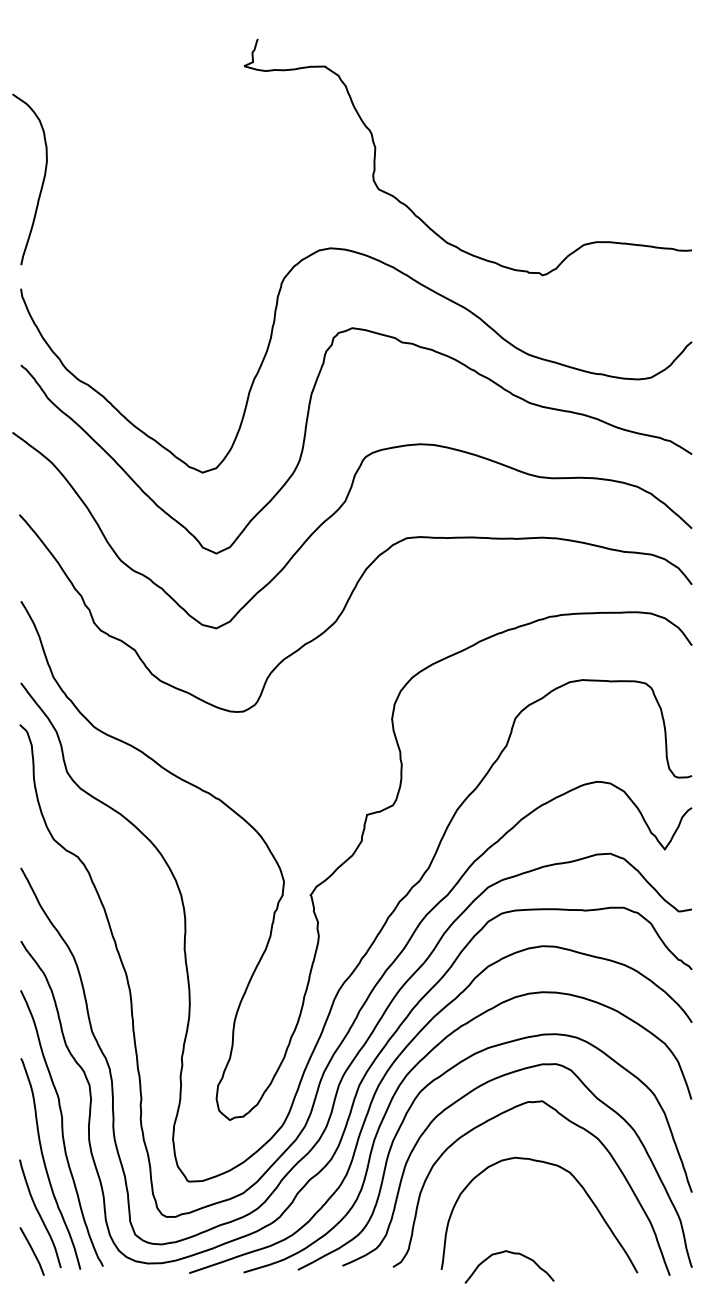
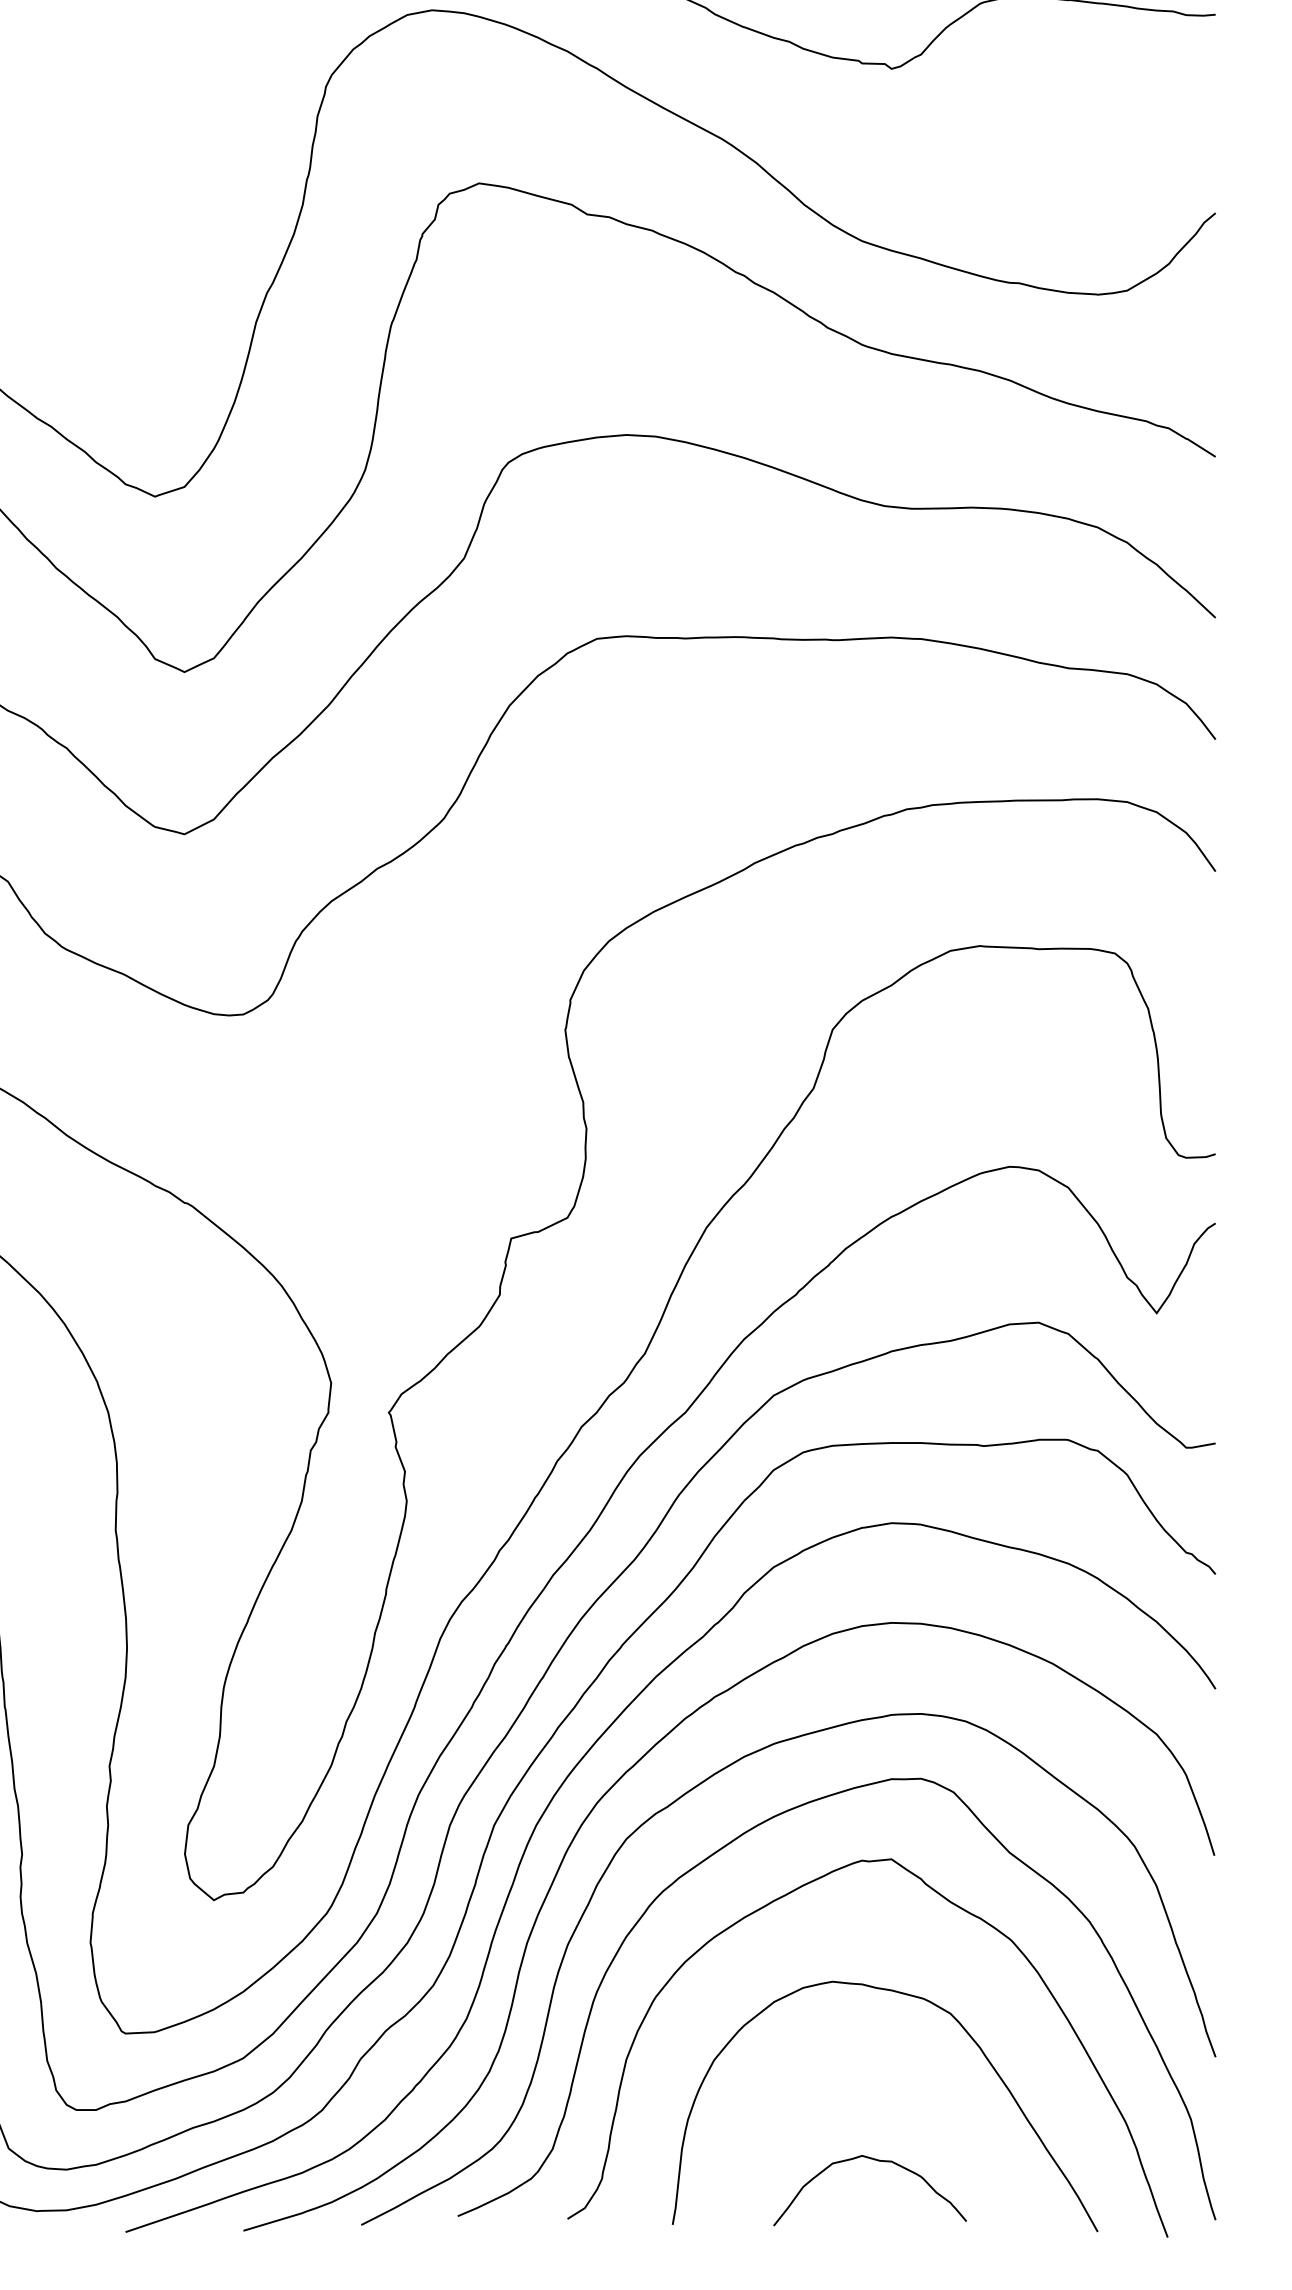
curve: (513, 1254) -> (878, 2163), moved

